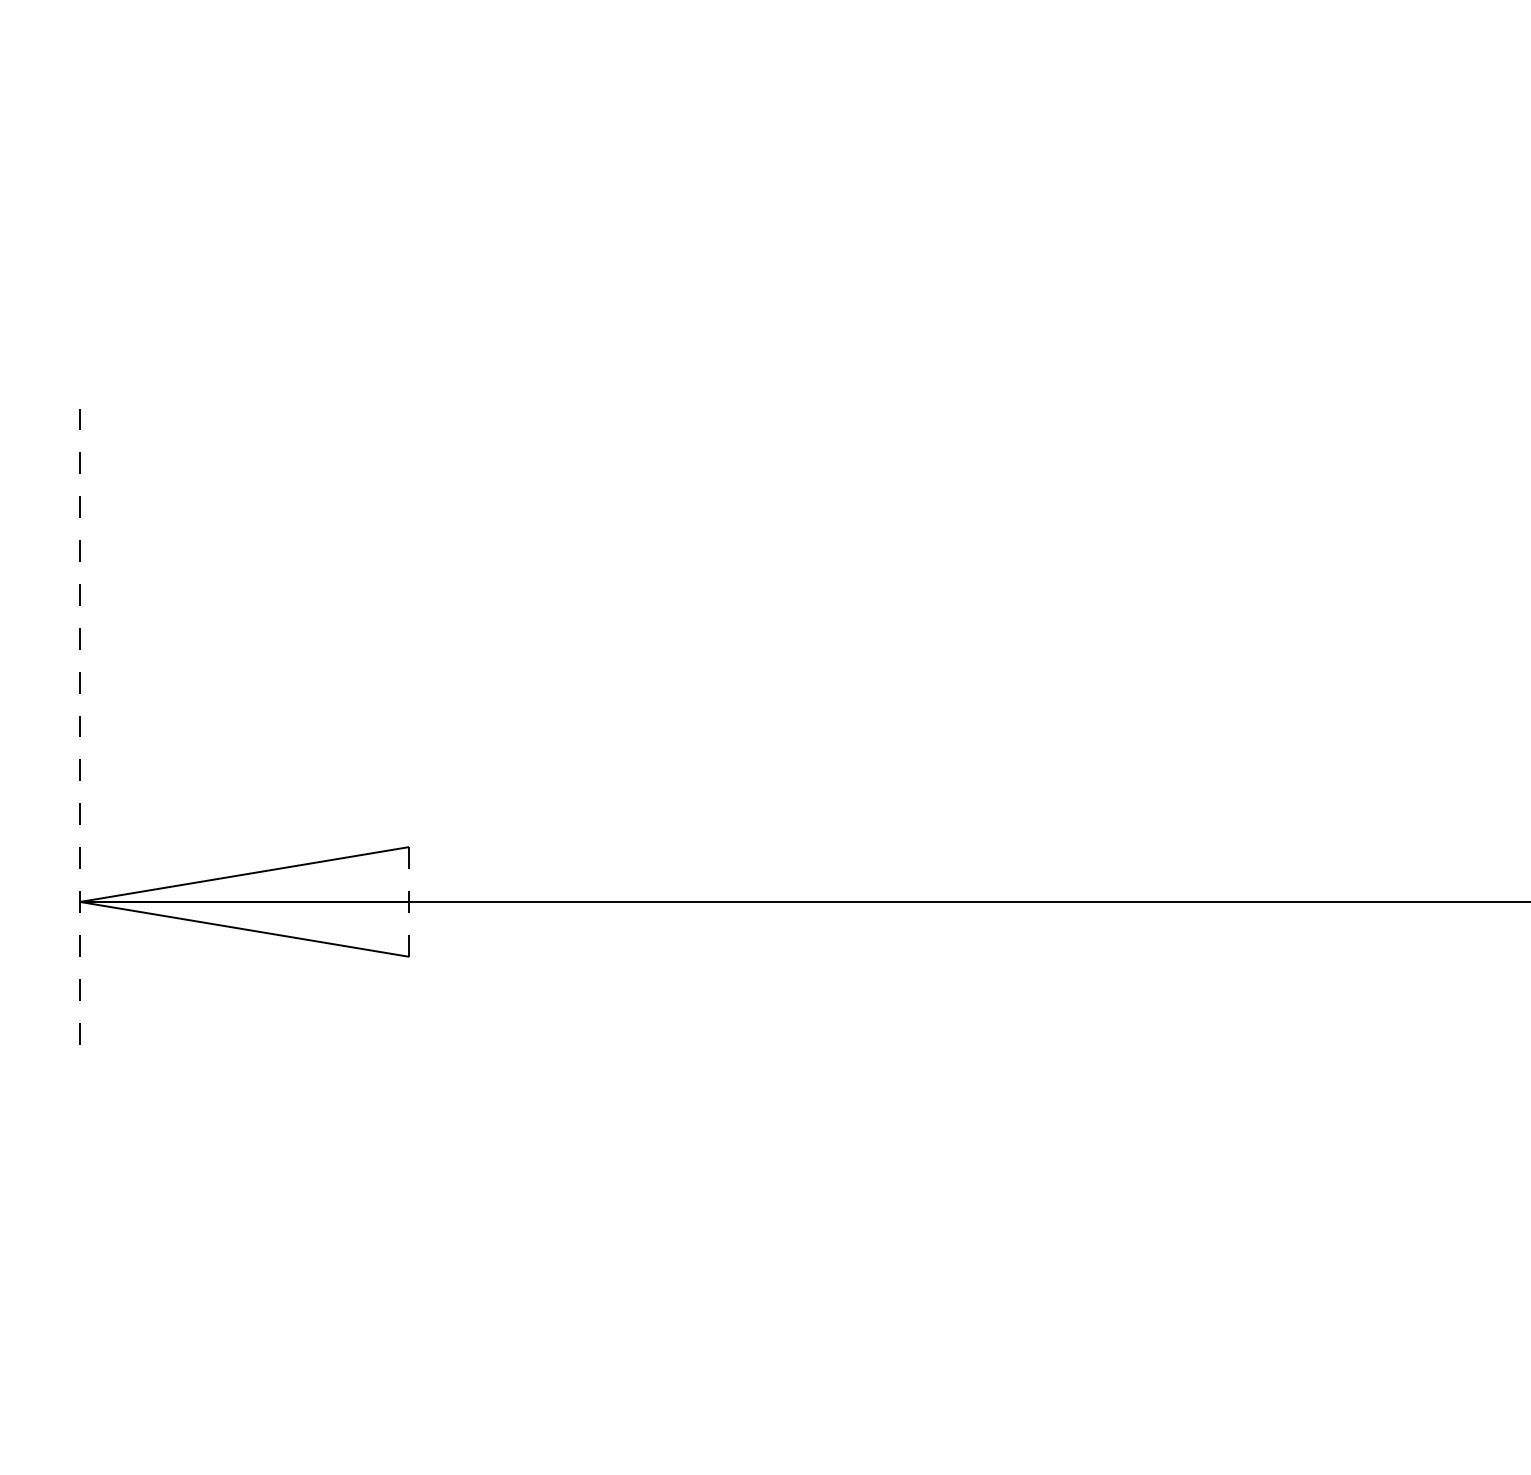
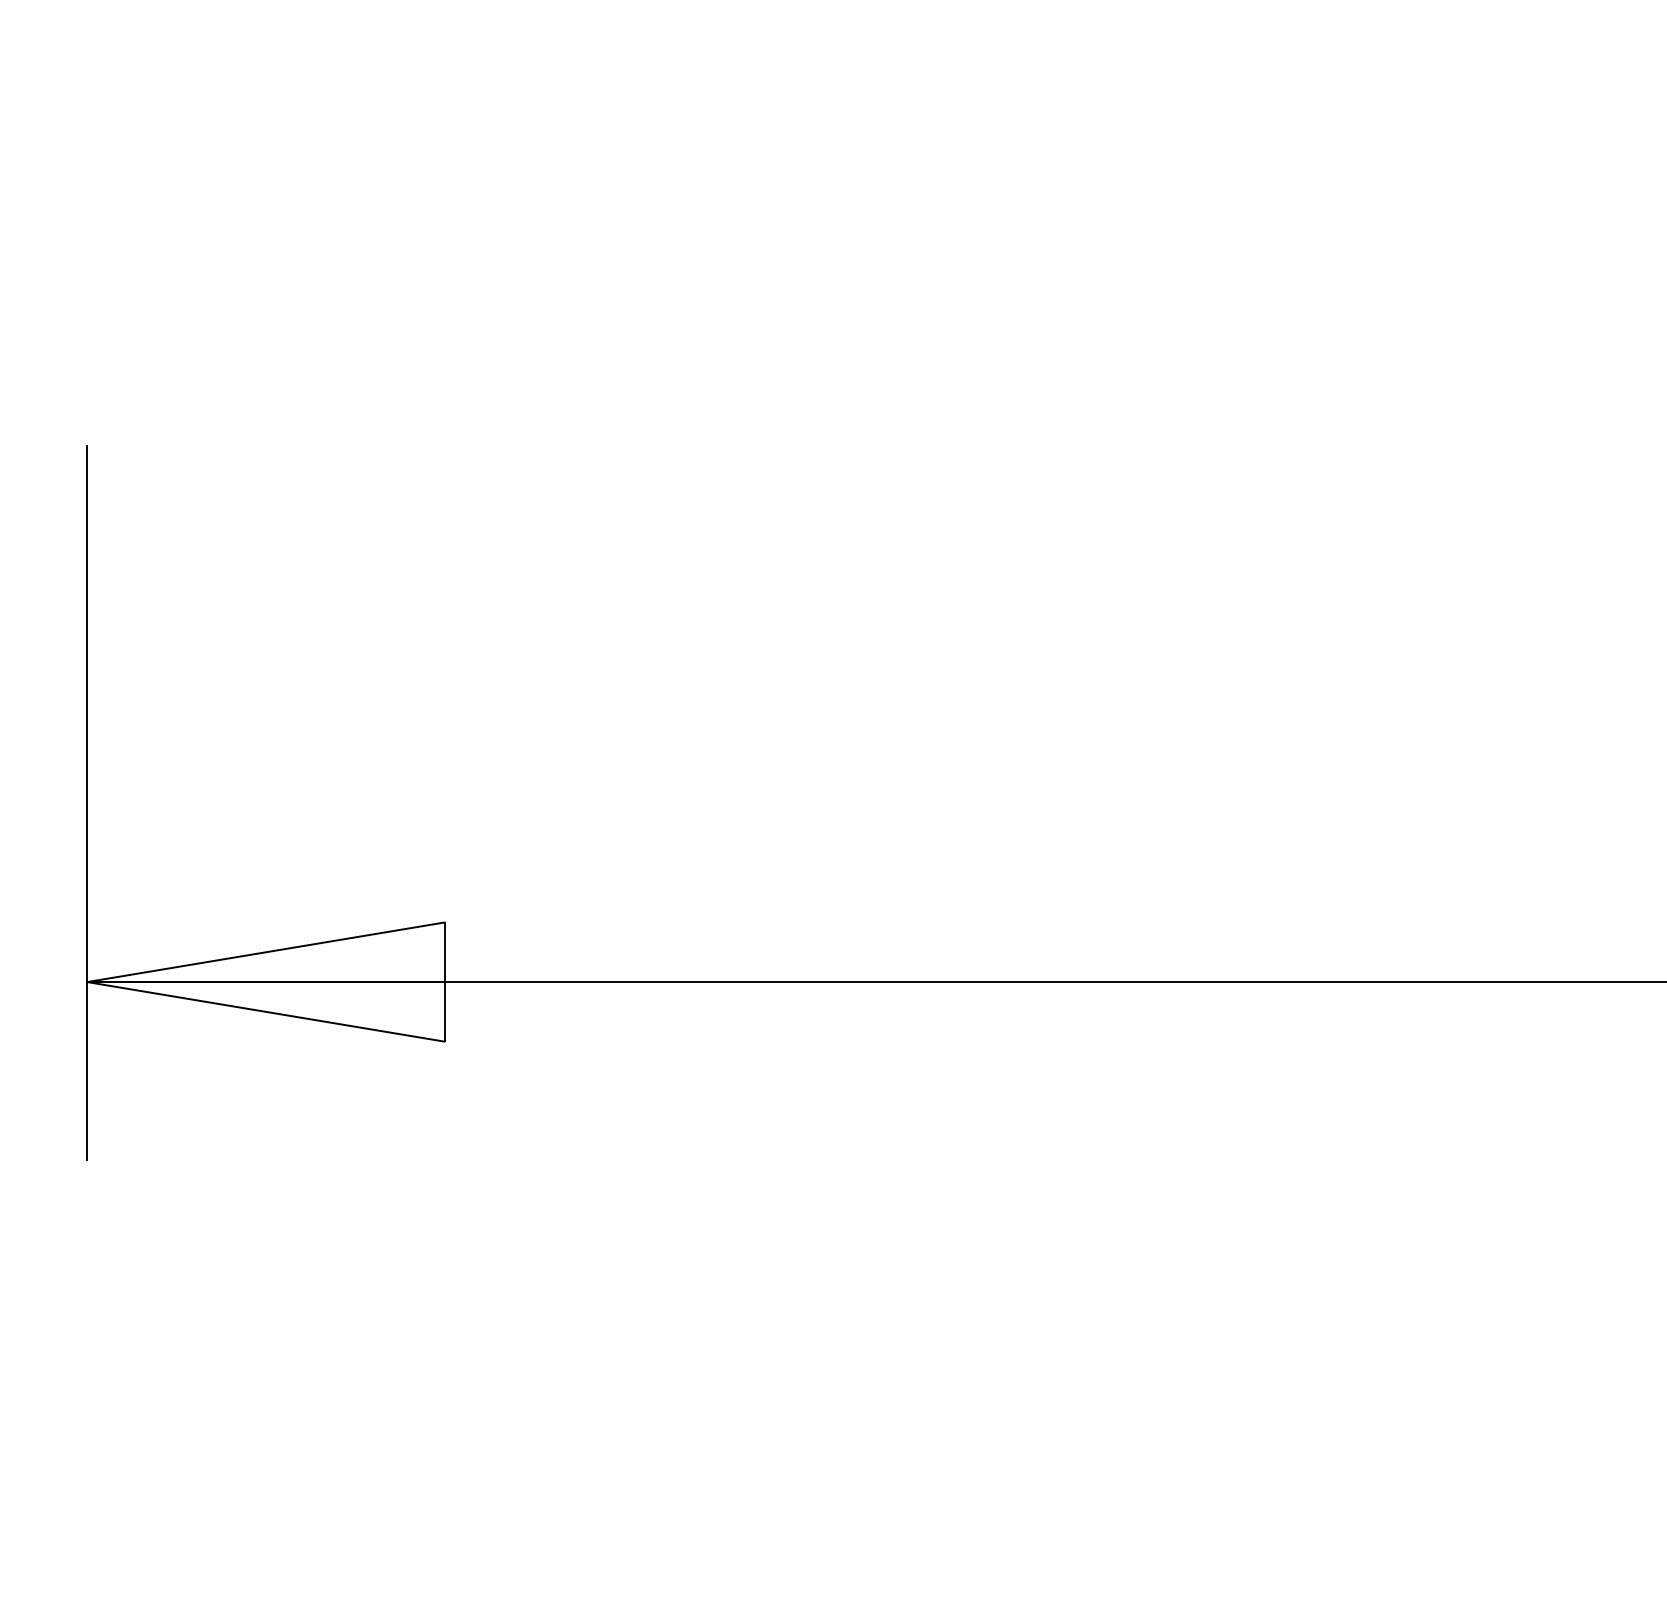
line: (80, 737) -> (87, 803), dashed -> solid
line: (409, 902) -> (445, 982), dashed -> solid

